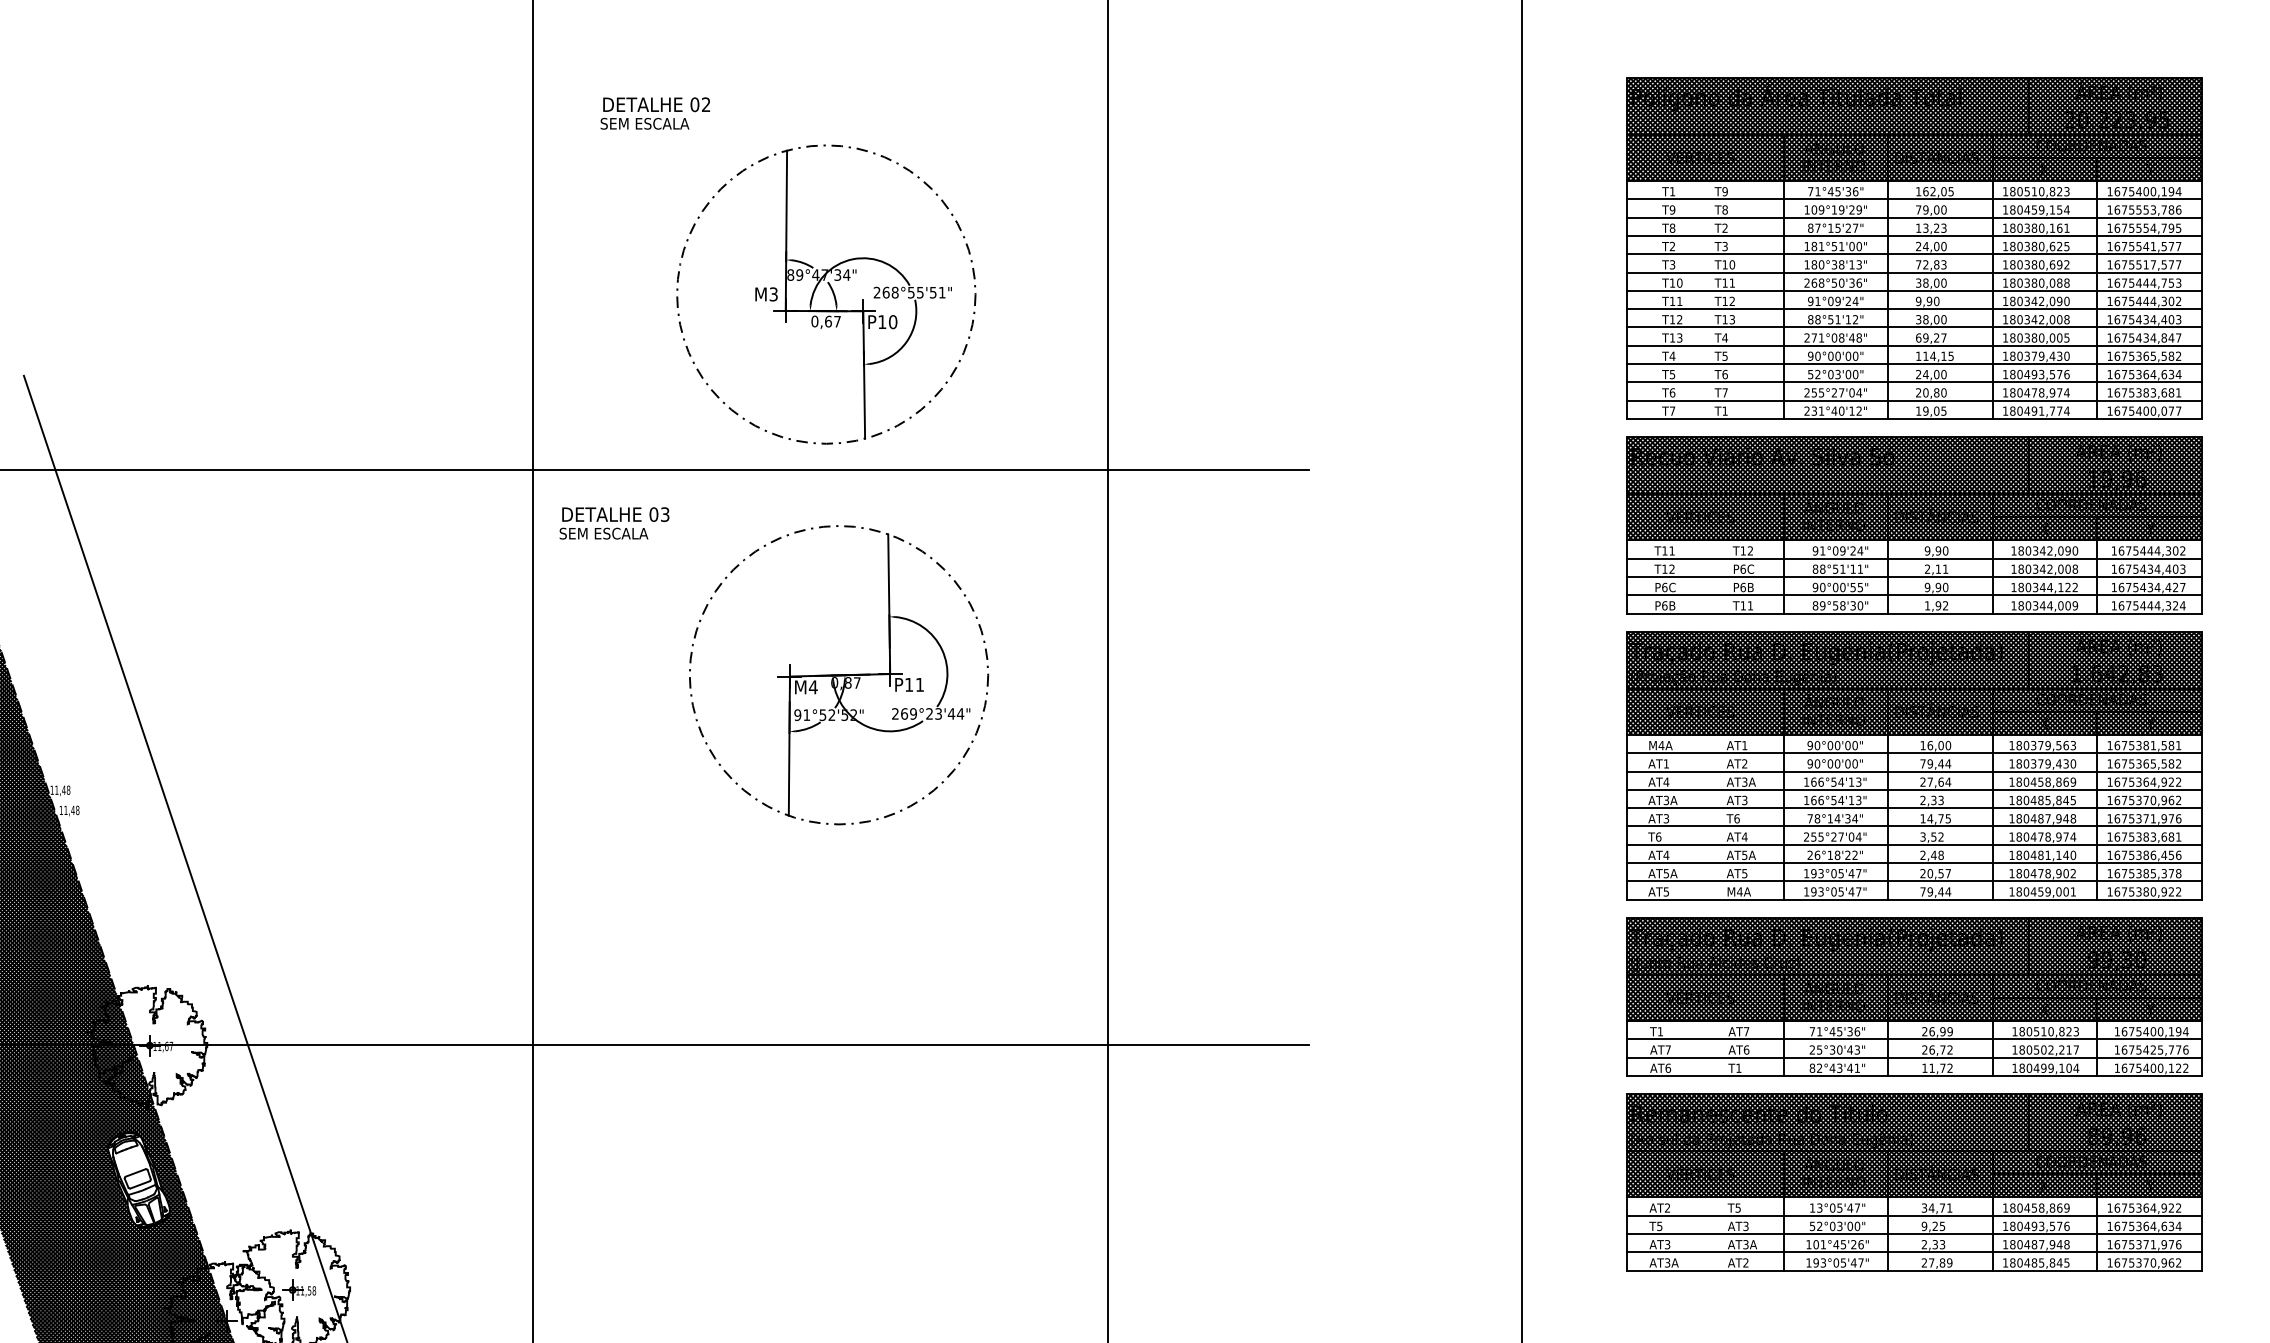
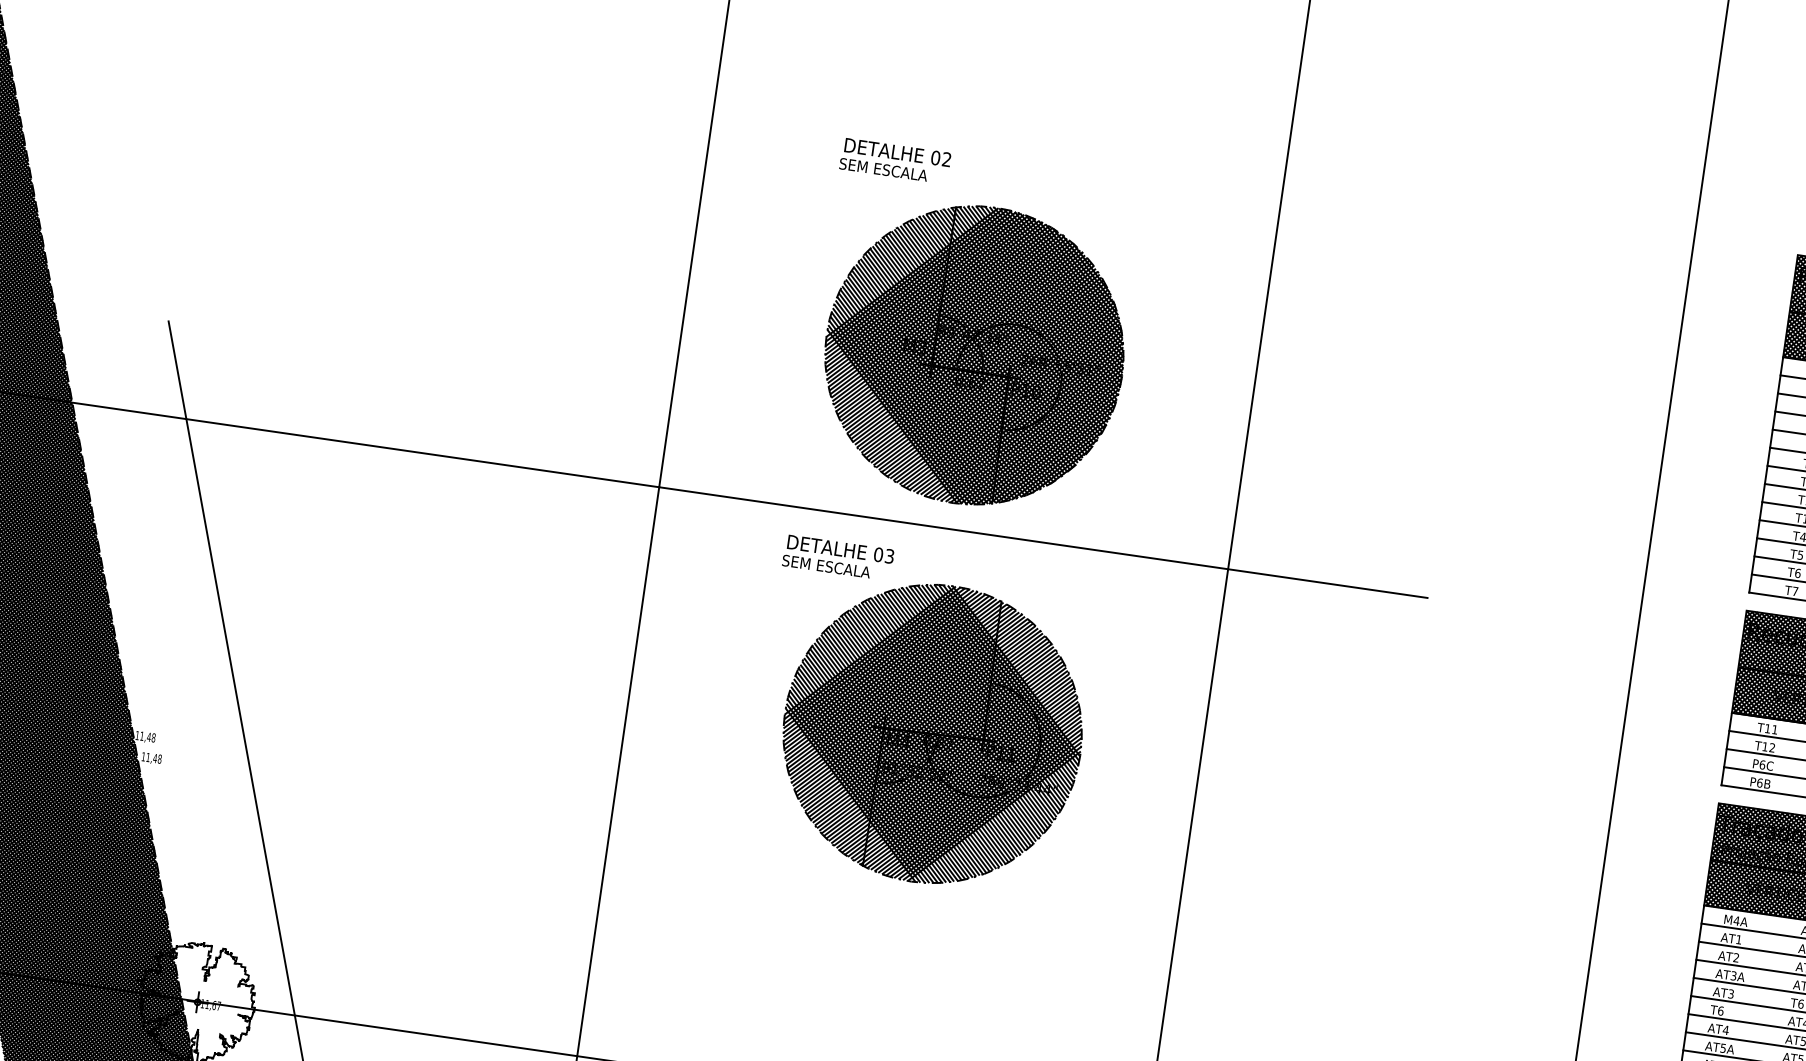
text: (655, 113) -> (895, 161), moved
hatch: (826, 294) -> (974, 355), added
text: (614, 523) -> (838, 557), moved
hatch: (838, 675) -> (932, 734), added
text: (1666, 781) -> (1736, 957), AT4 -> AT2

